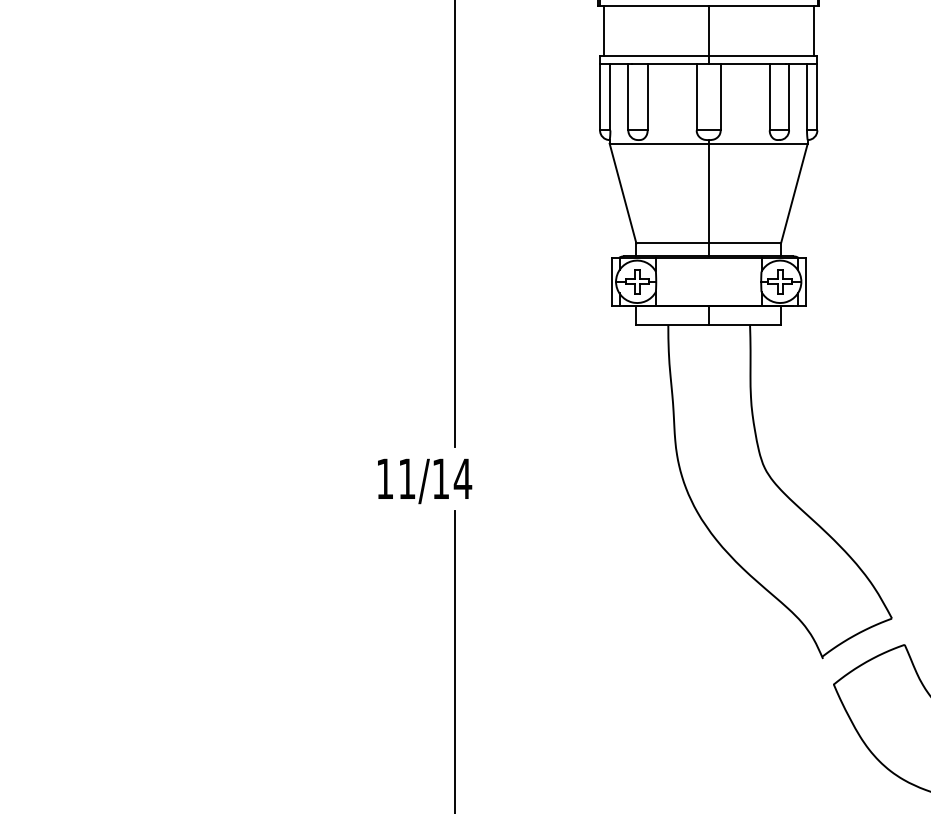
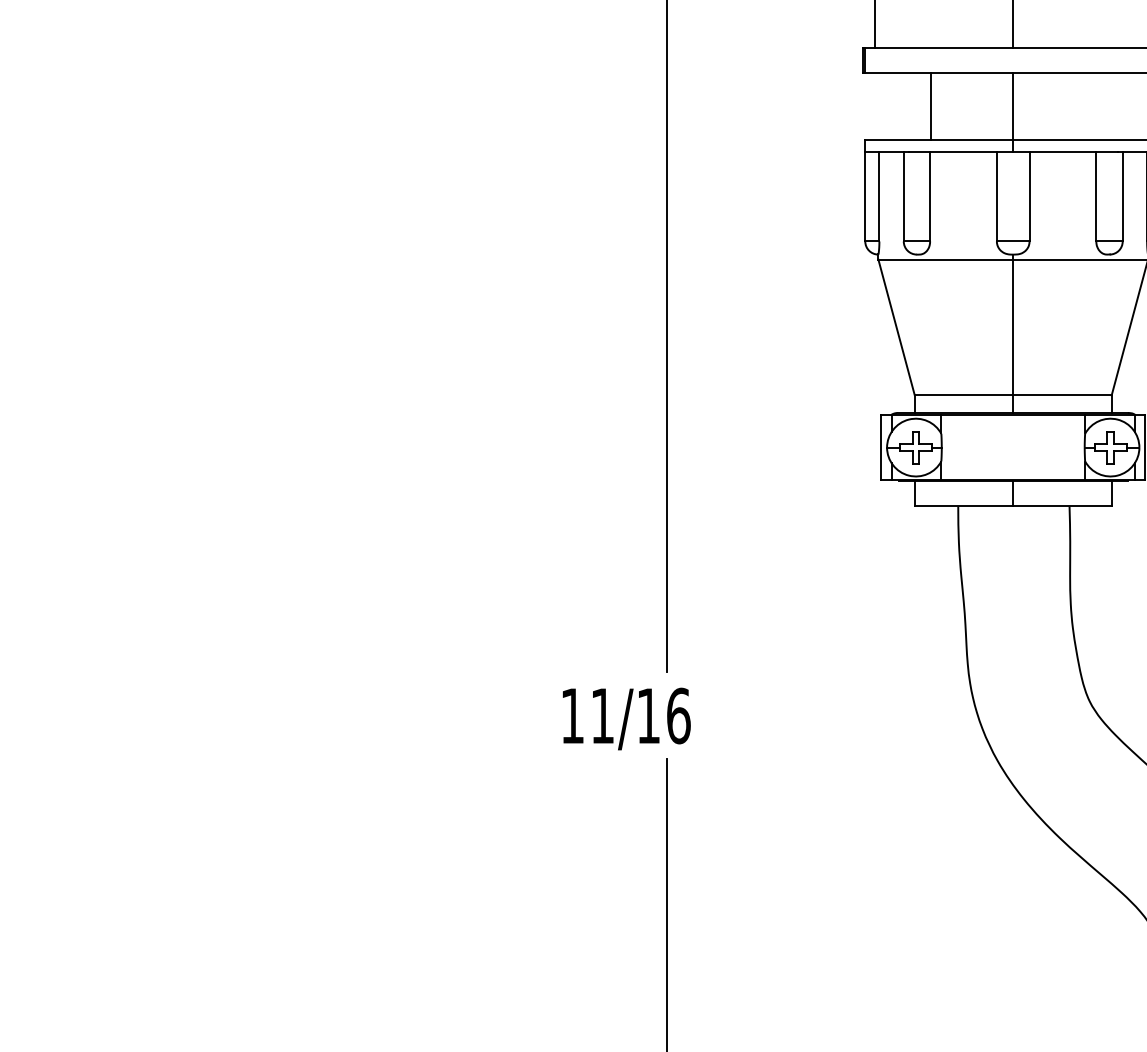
line: (603, 30) -> (931, 105), moved
text: (462, 478) -> (678, 715), 11/14 -> 11/16

